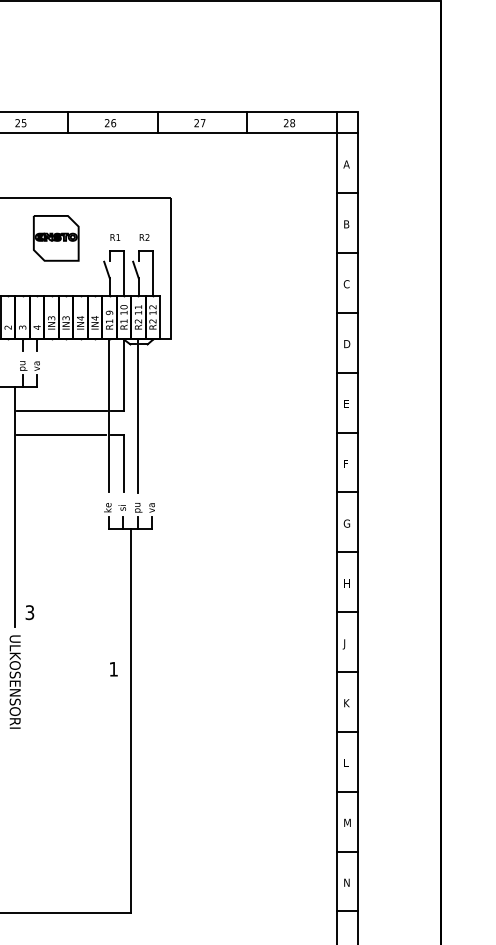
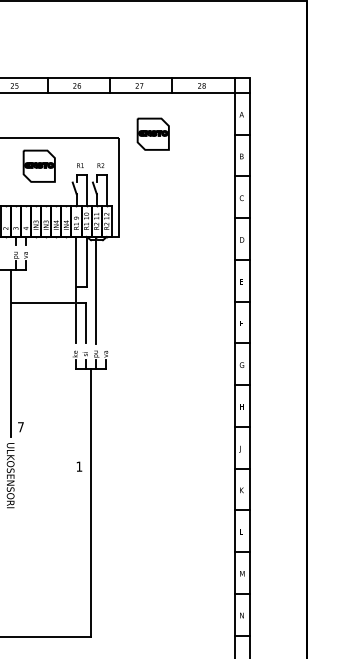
part: (218, 191) -> (152, 133), added
line: (62, 410) -> (43, 286), removed
text: (29, 613) -> (20, 427), 3 -> 7

